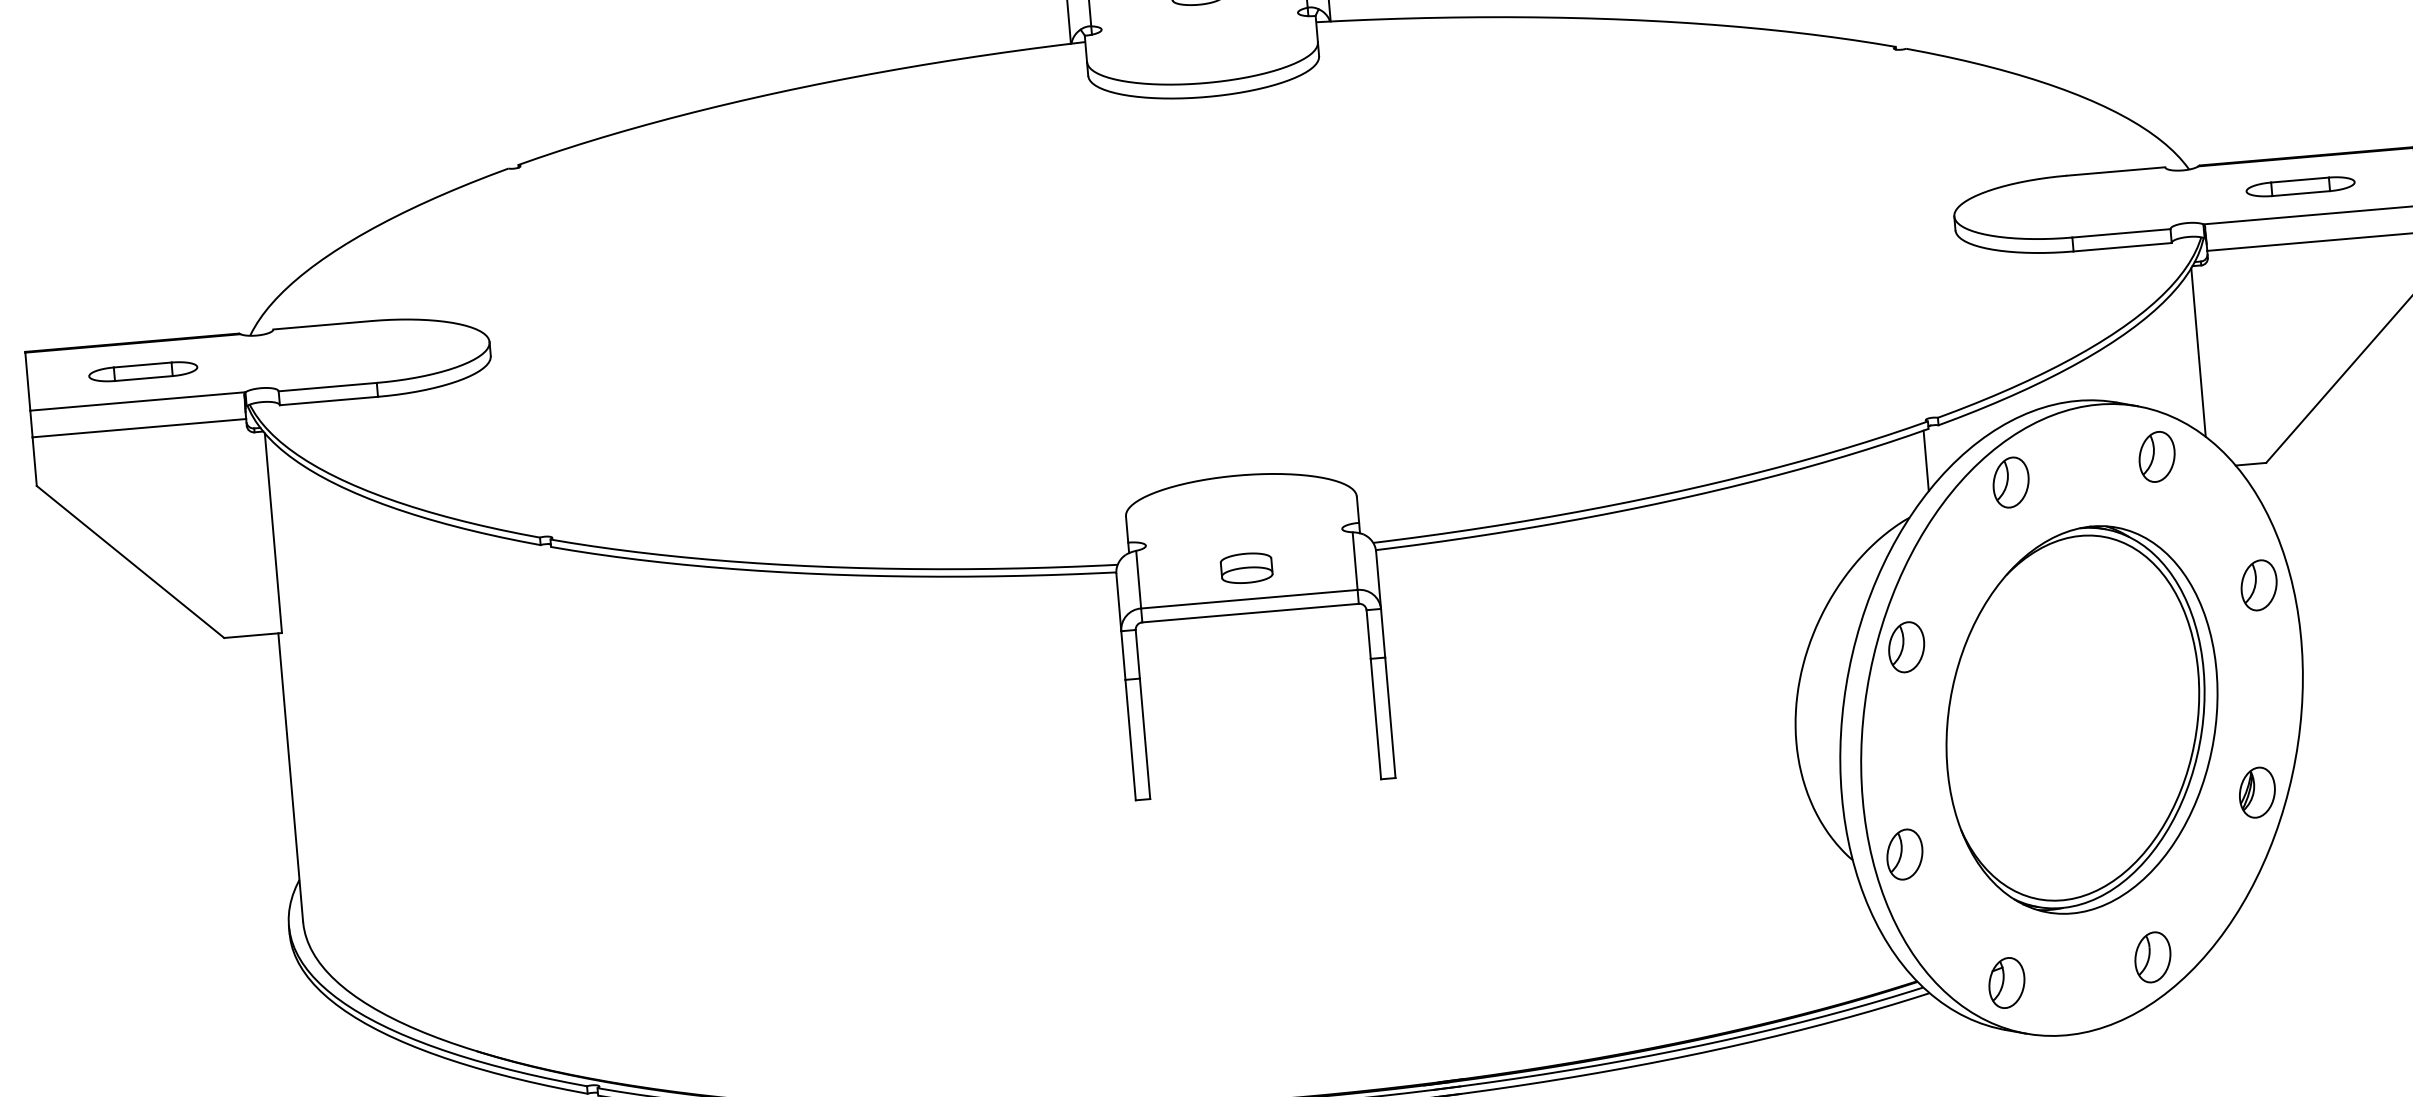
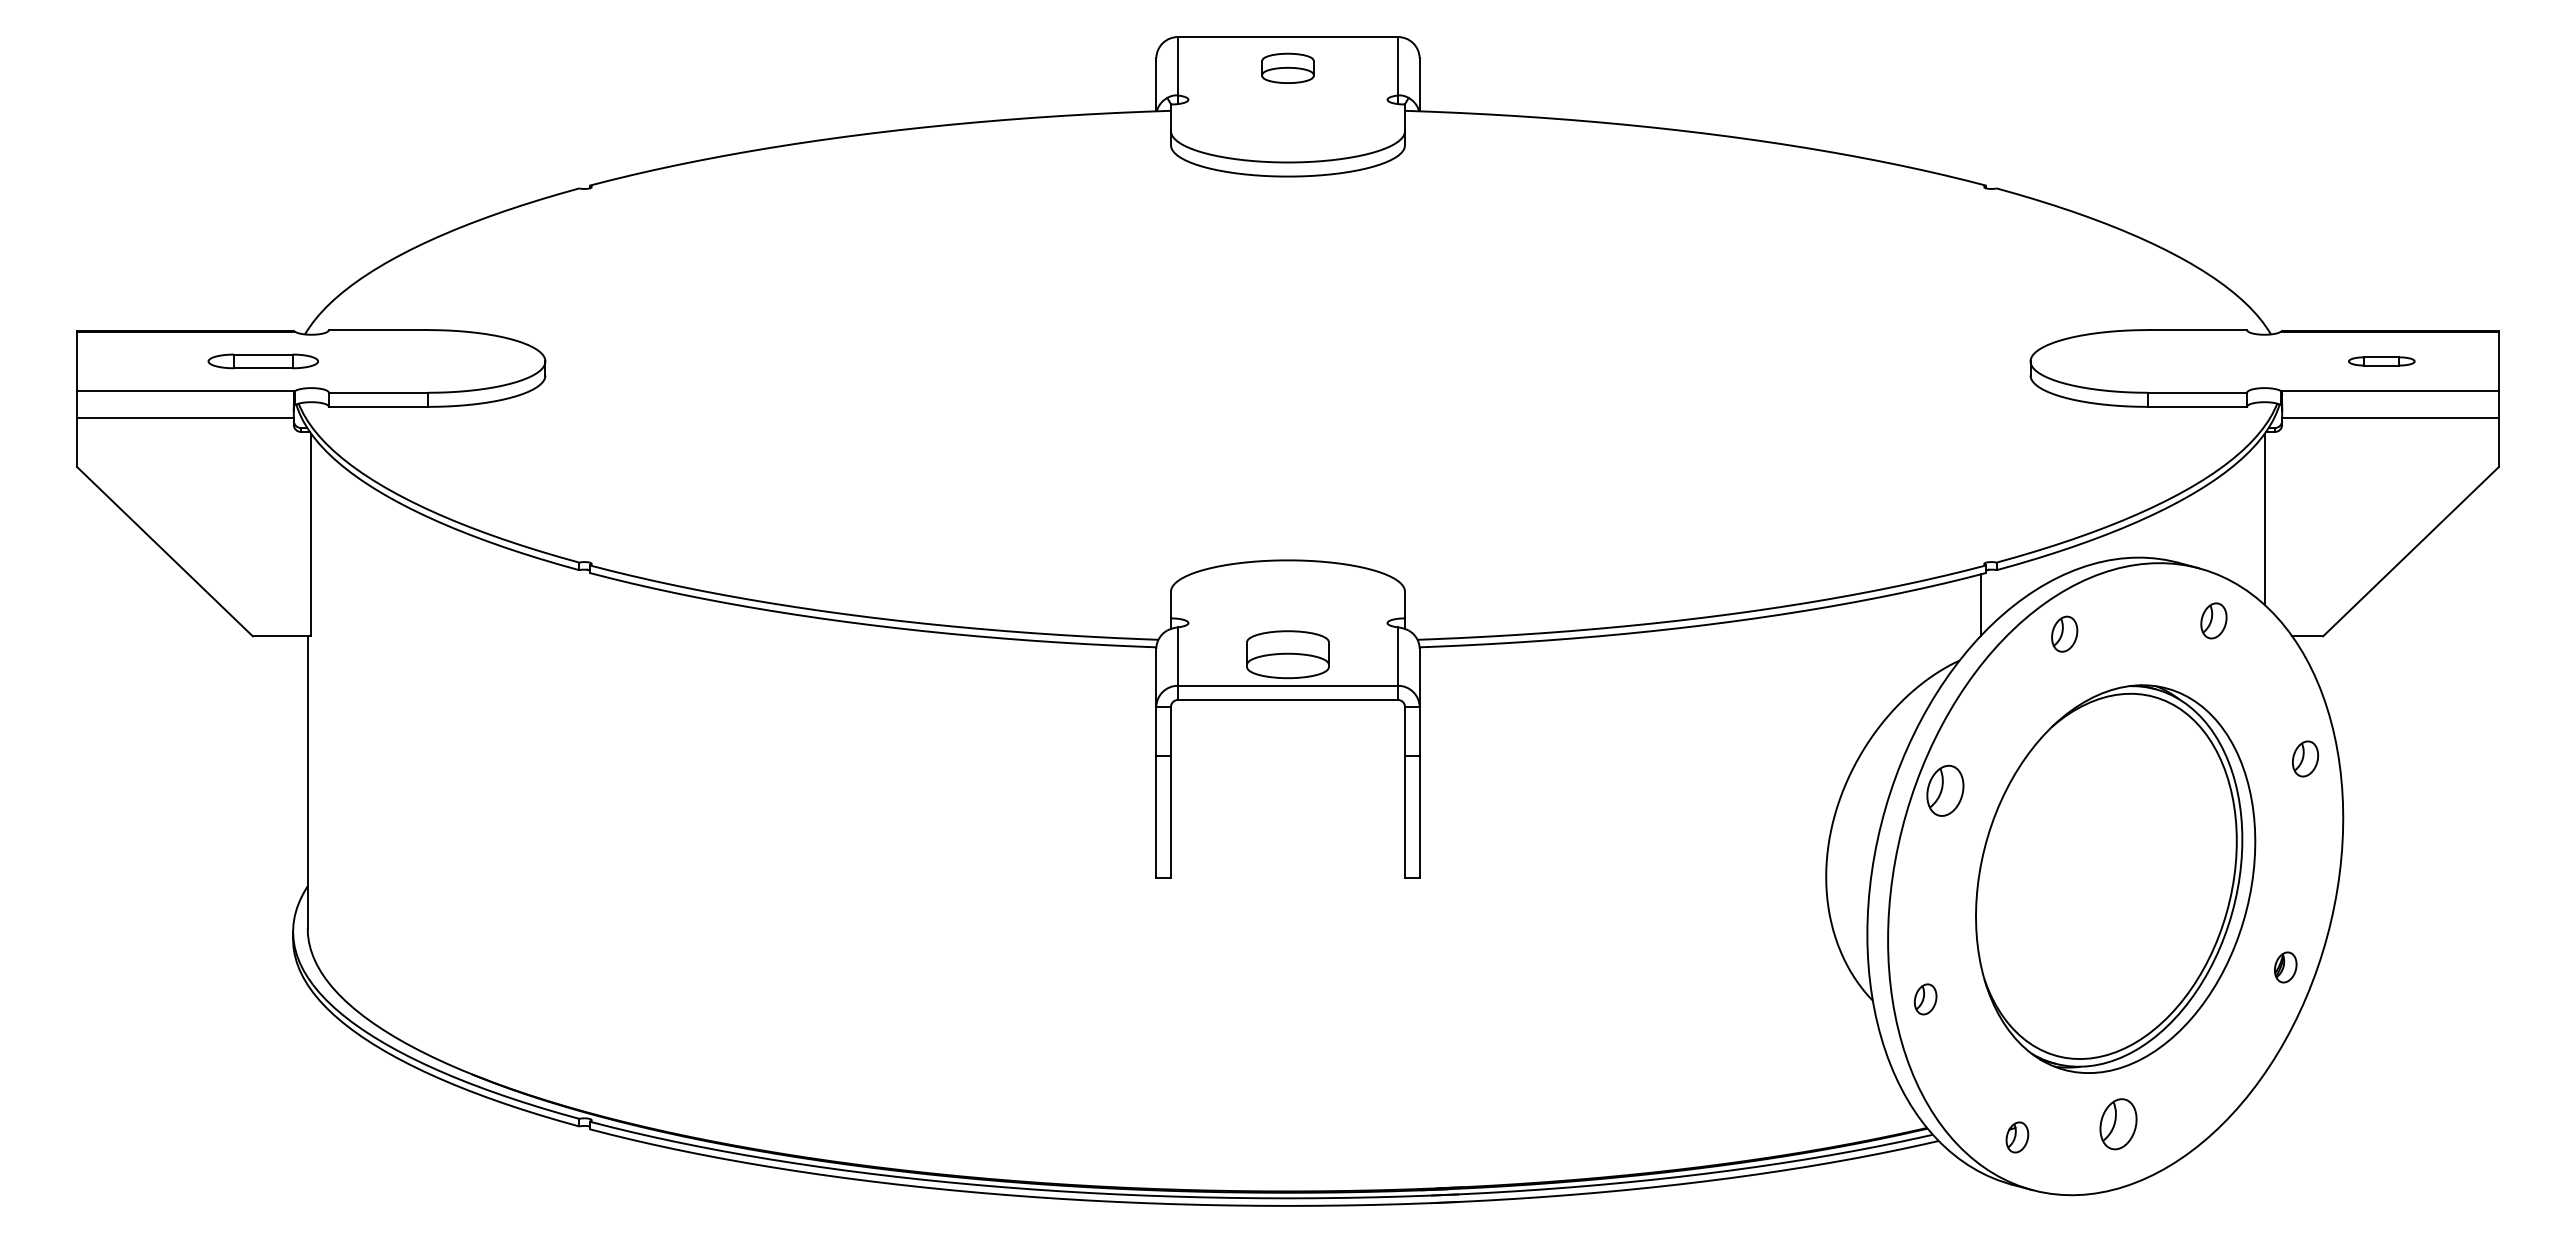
part: (2300, 186) -> (2381, 361), size x0.6
part: (142, 371) -> (262, 361), moved
part: (2156, 456) -> (2213, 620), size x0.7
part: (2010, 482) -> (2064, 634), size x0.7
part: (1246, 567) -> (1287, 653), size x1.6
part: (2259, 584) -> (2305, 758), size x0.7
part: (2257, 792) -> (2285, 967), size x0.6
part: (1904, 854) -> (1925, 999), size x0.6
part: (2152, 957) -> (2118, 1124), moved
part: (2007, 983) -> (2017, 1137), size x0.6

